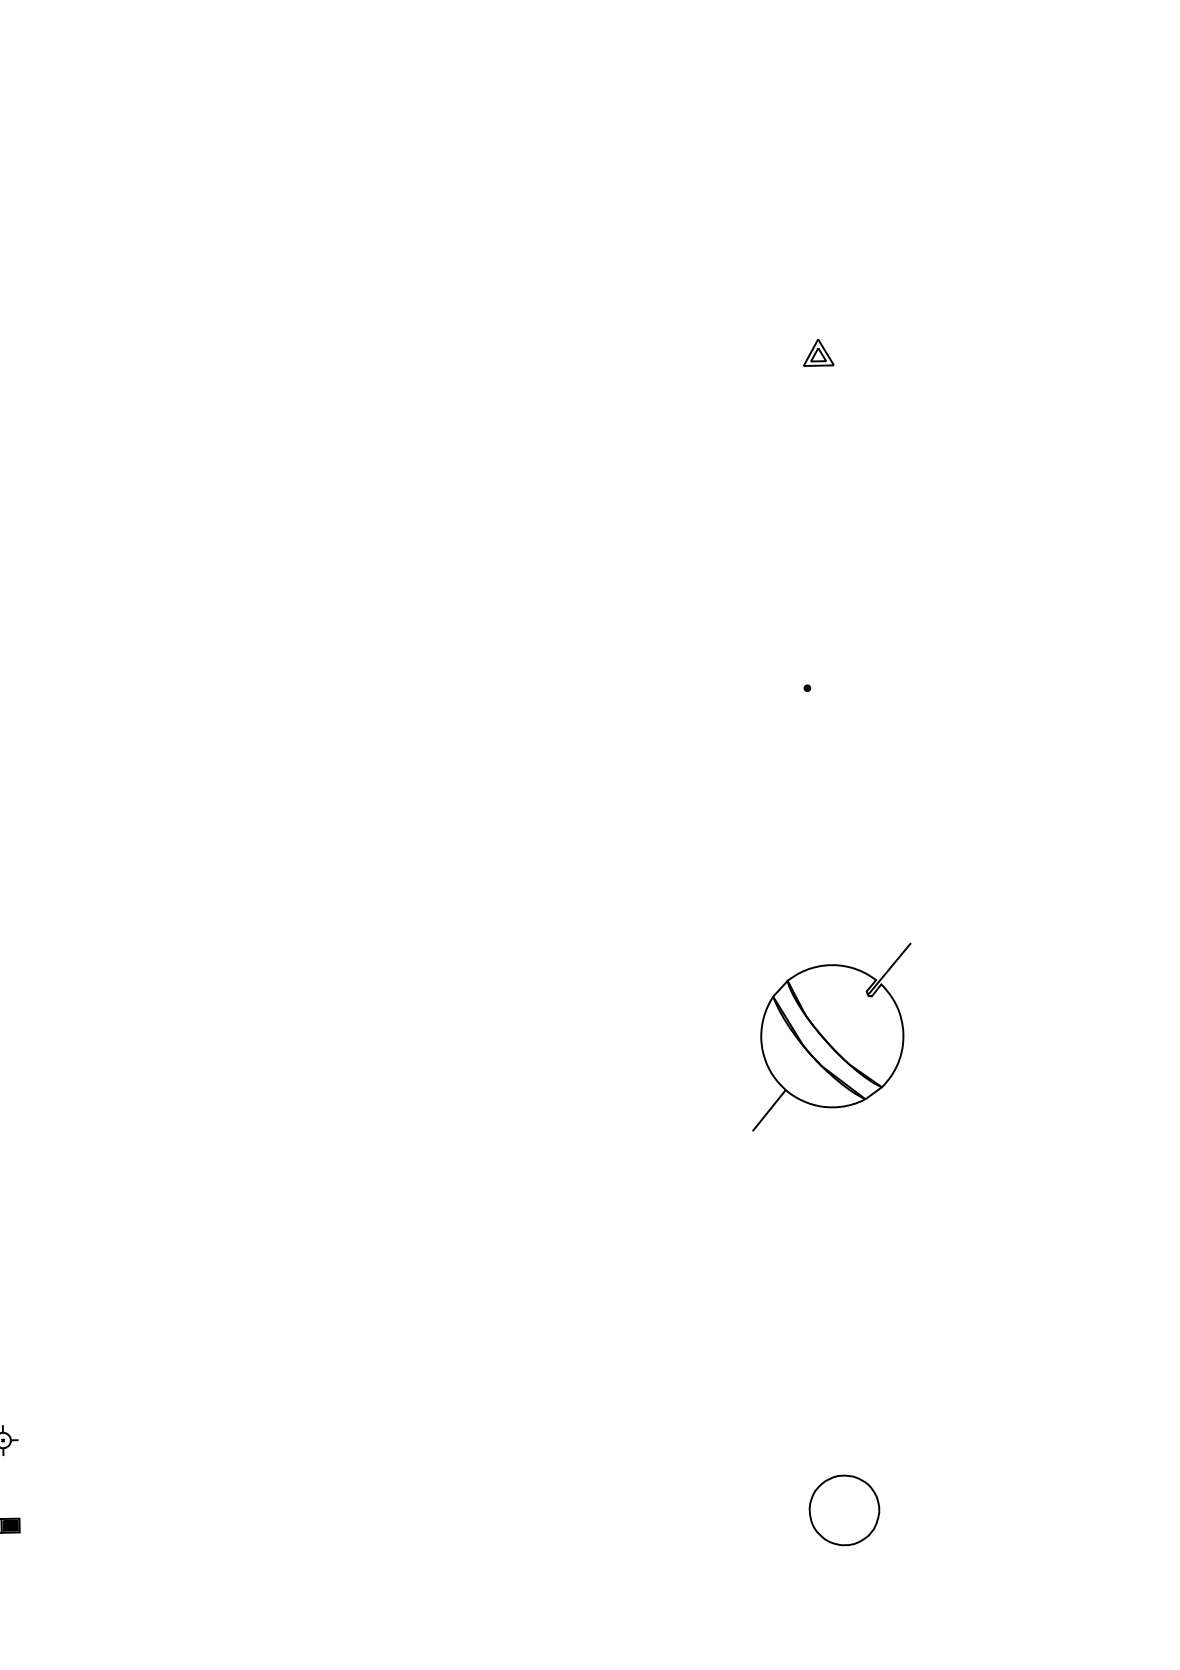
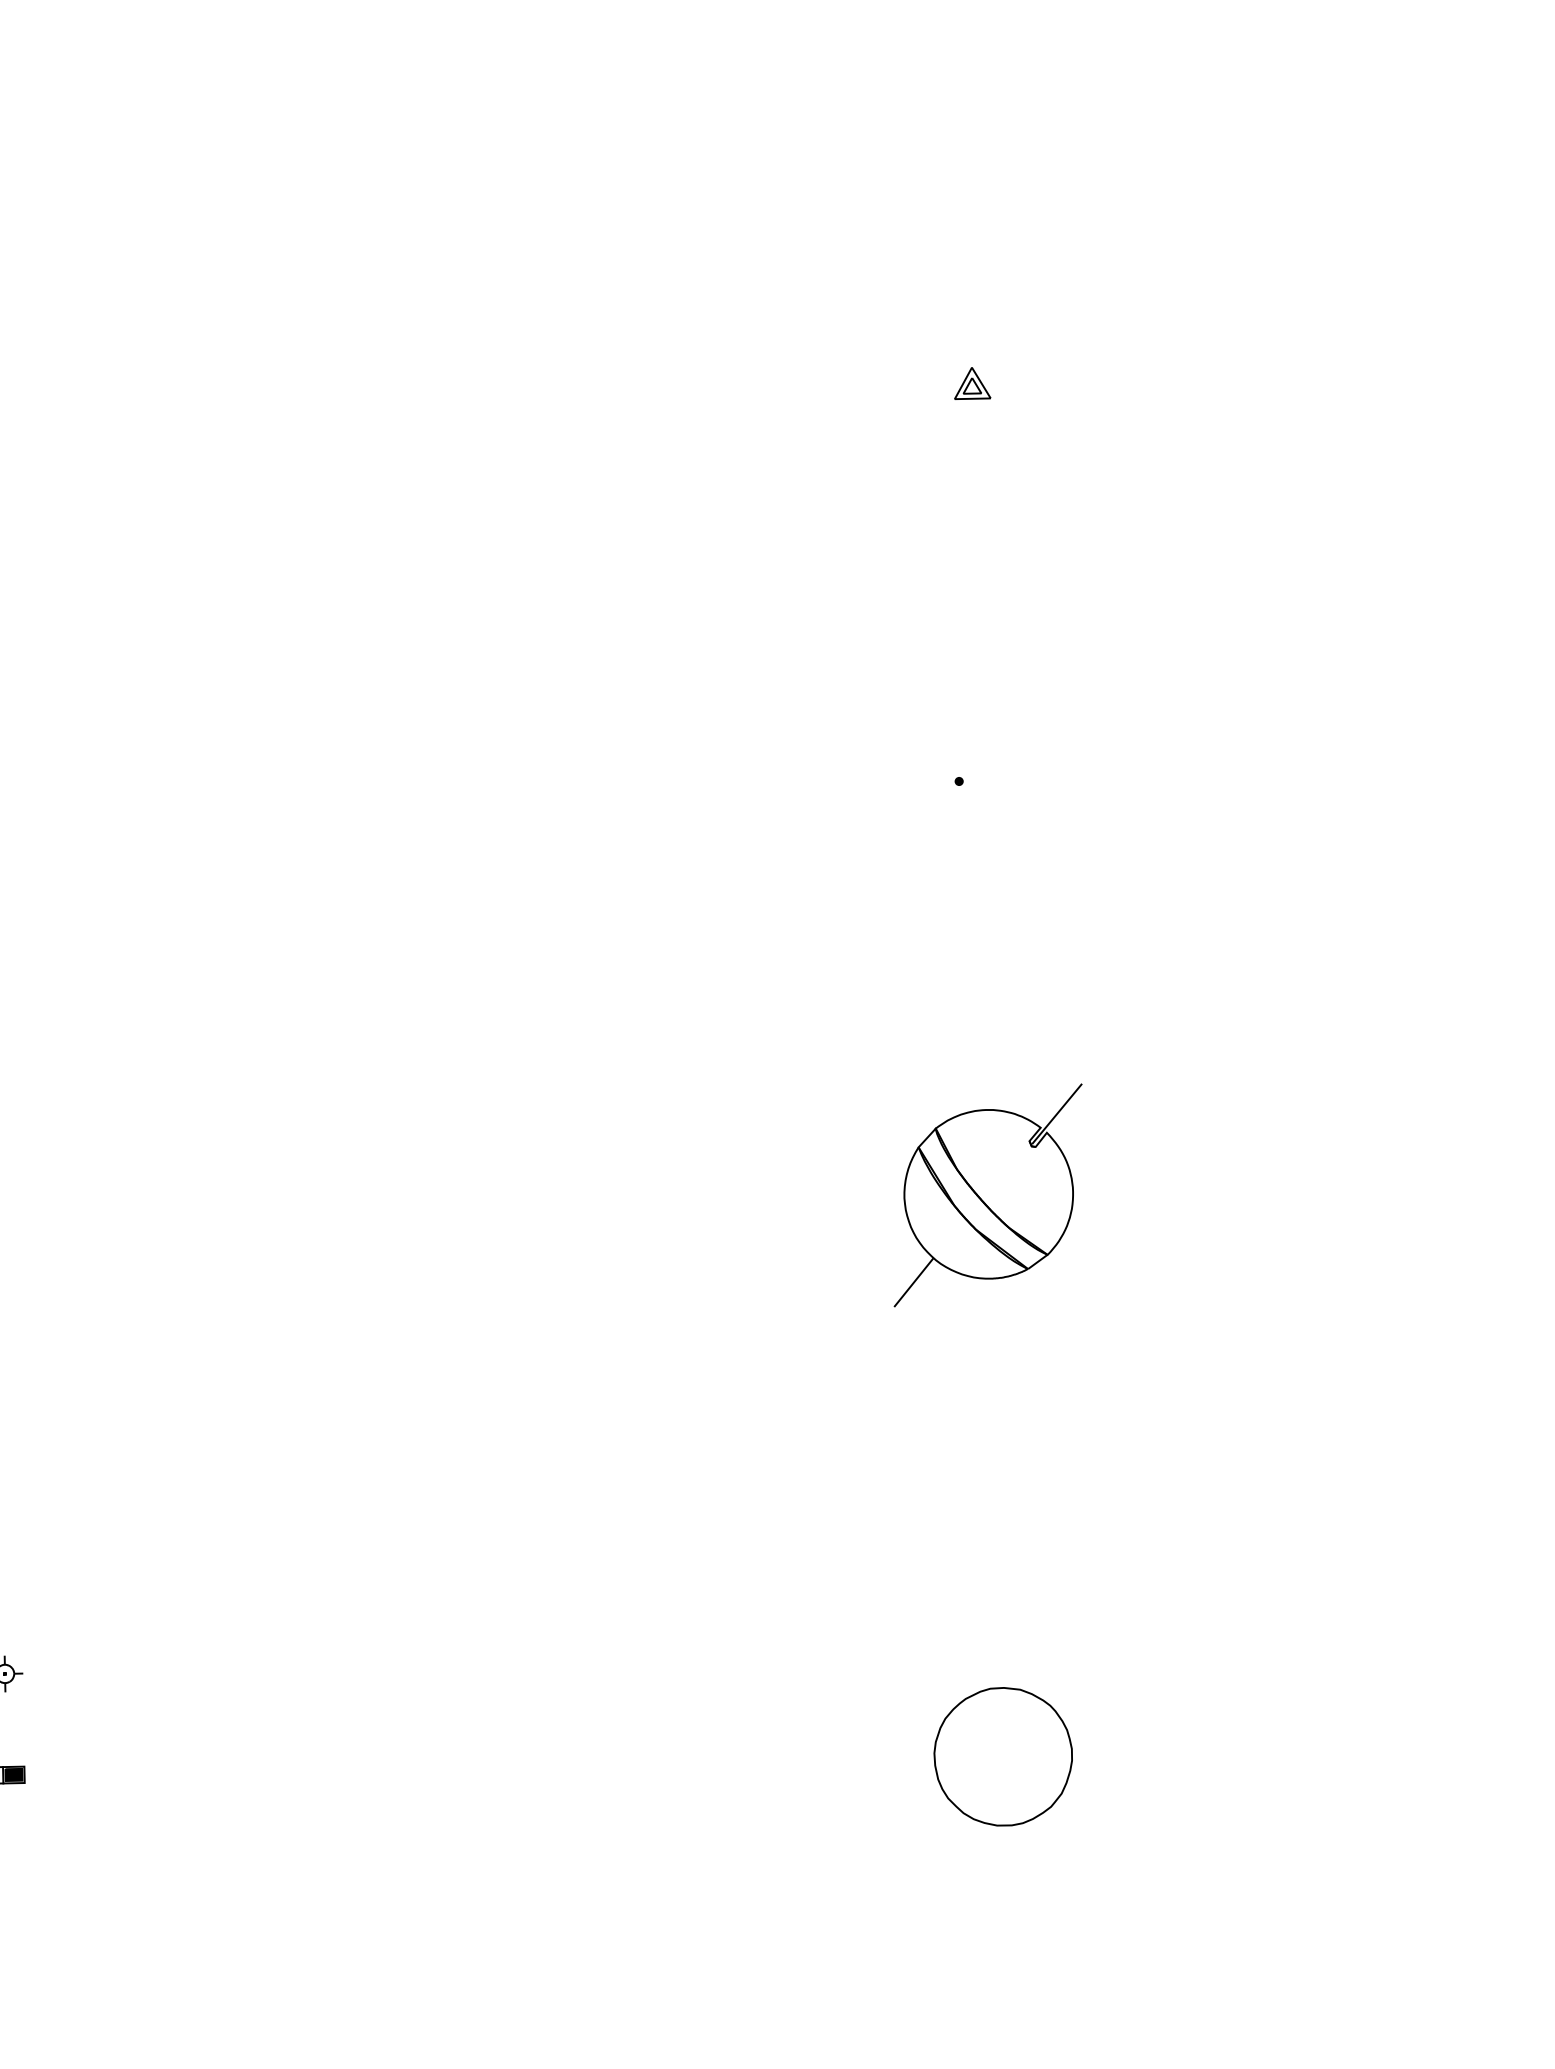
part: (843, 1510) -> (1002, 1756), size x1.67

